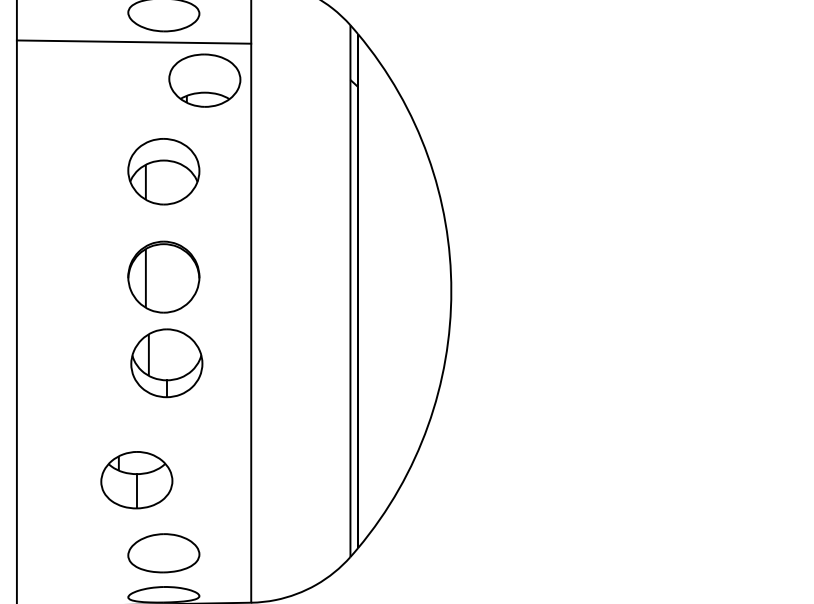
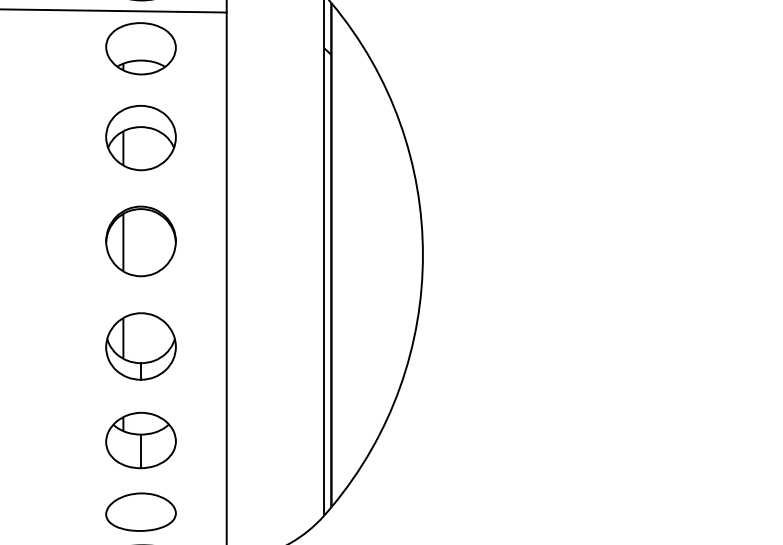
part: (204, 80) -> (140, 48), moved
part: (166, 363) -> (140, 346), moved
part: (136, 480) -> (140, 440), moved

